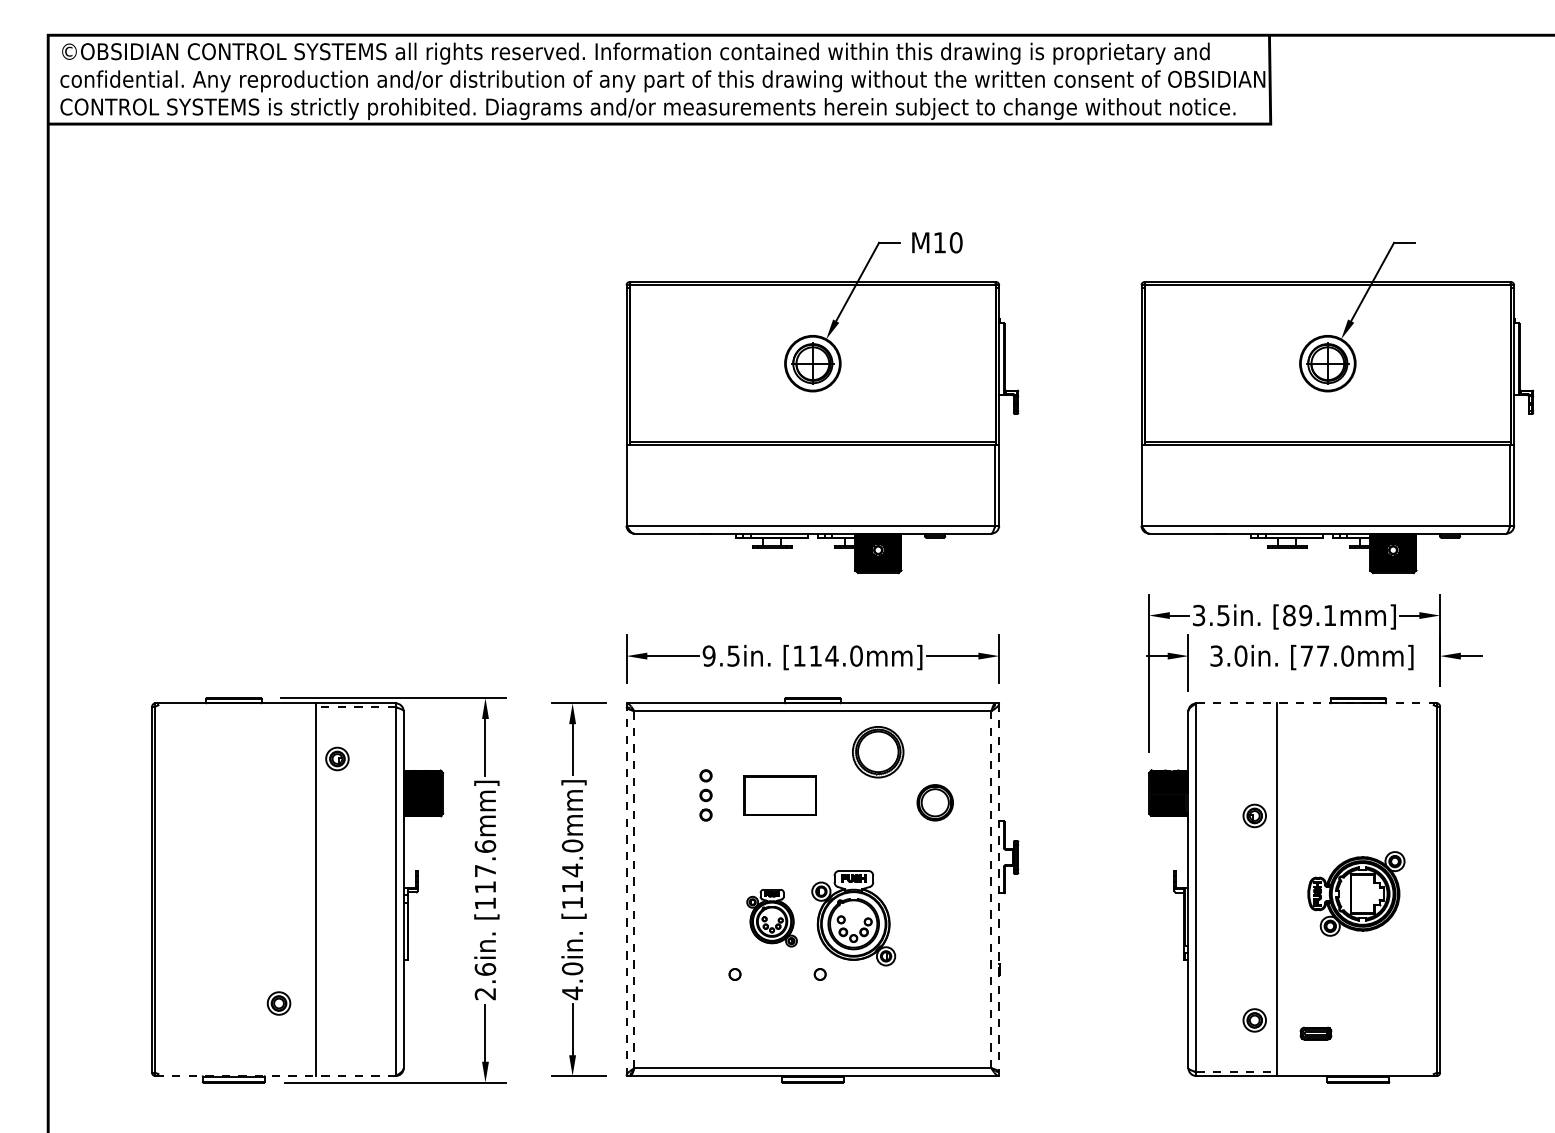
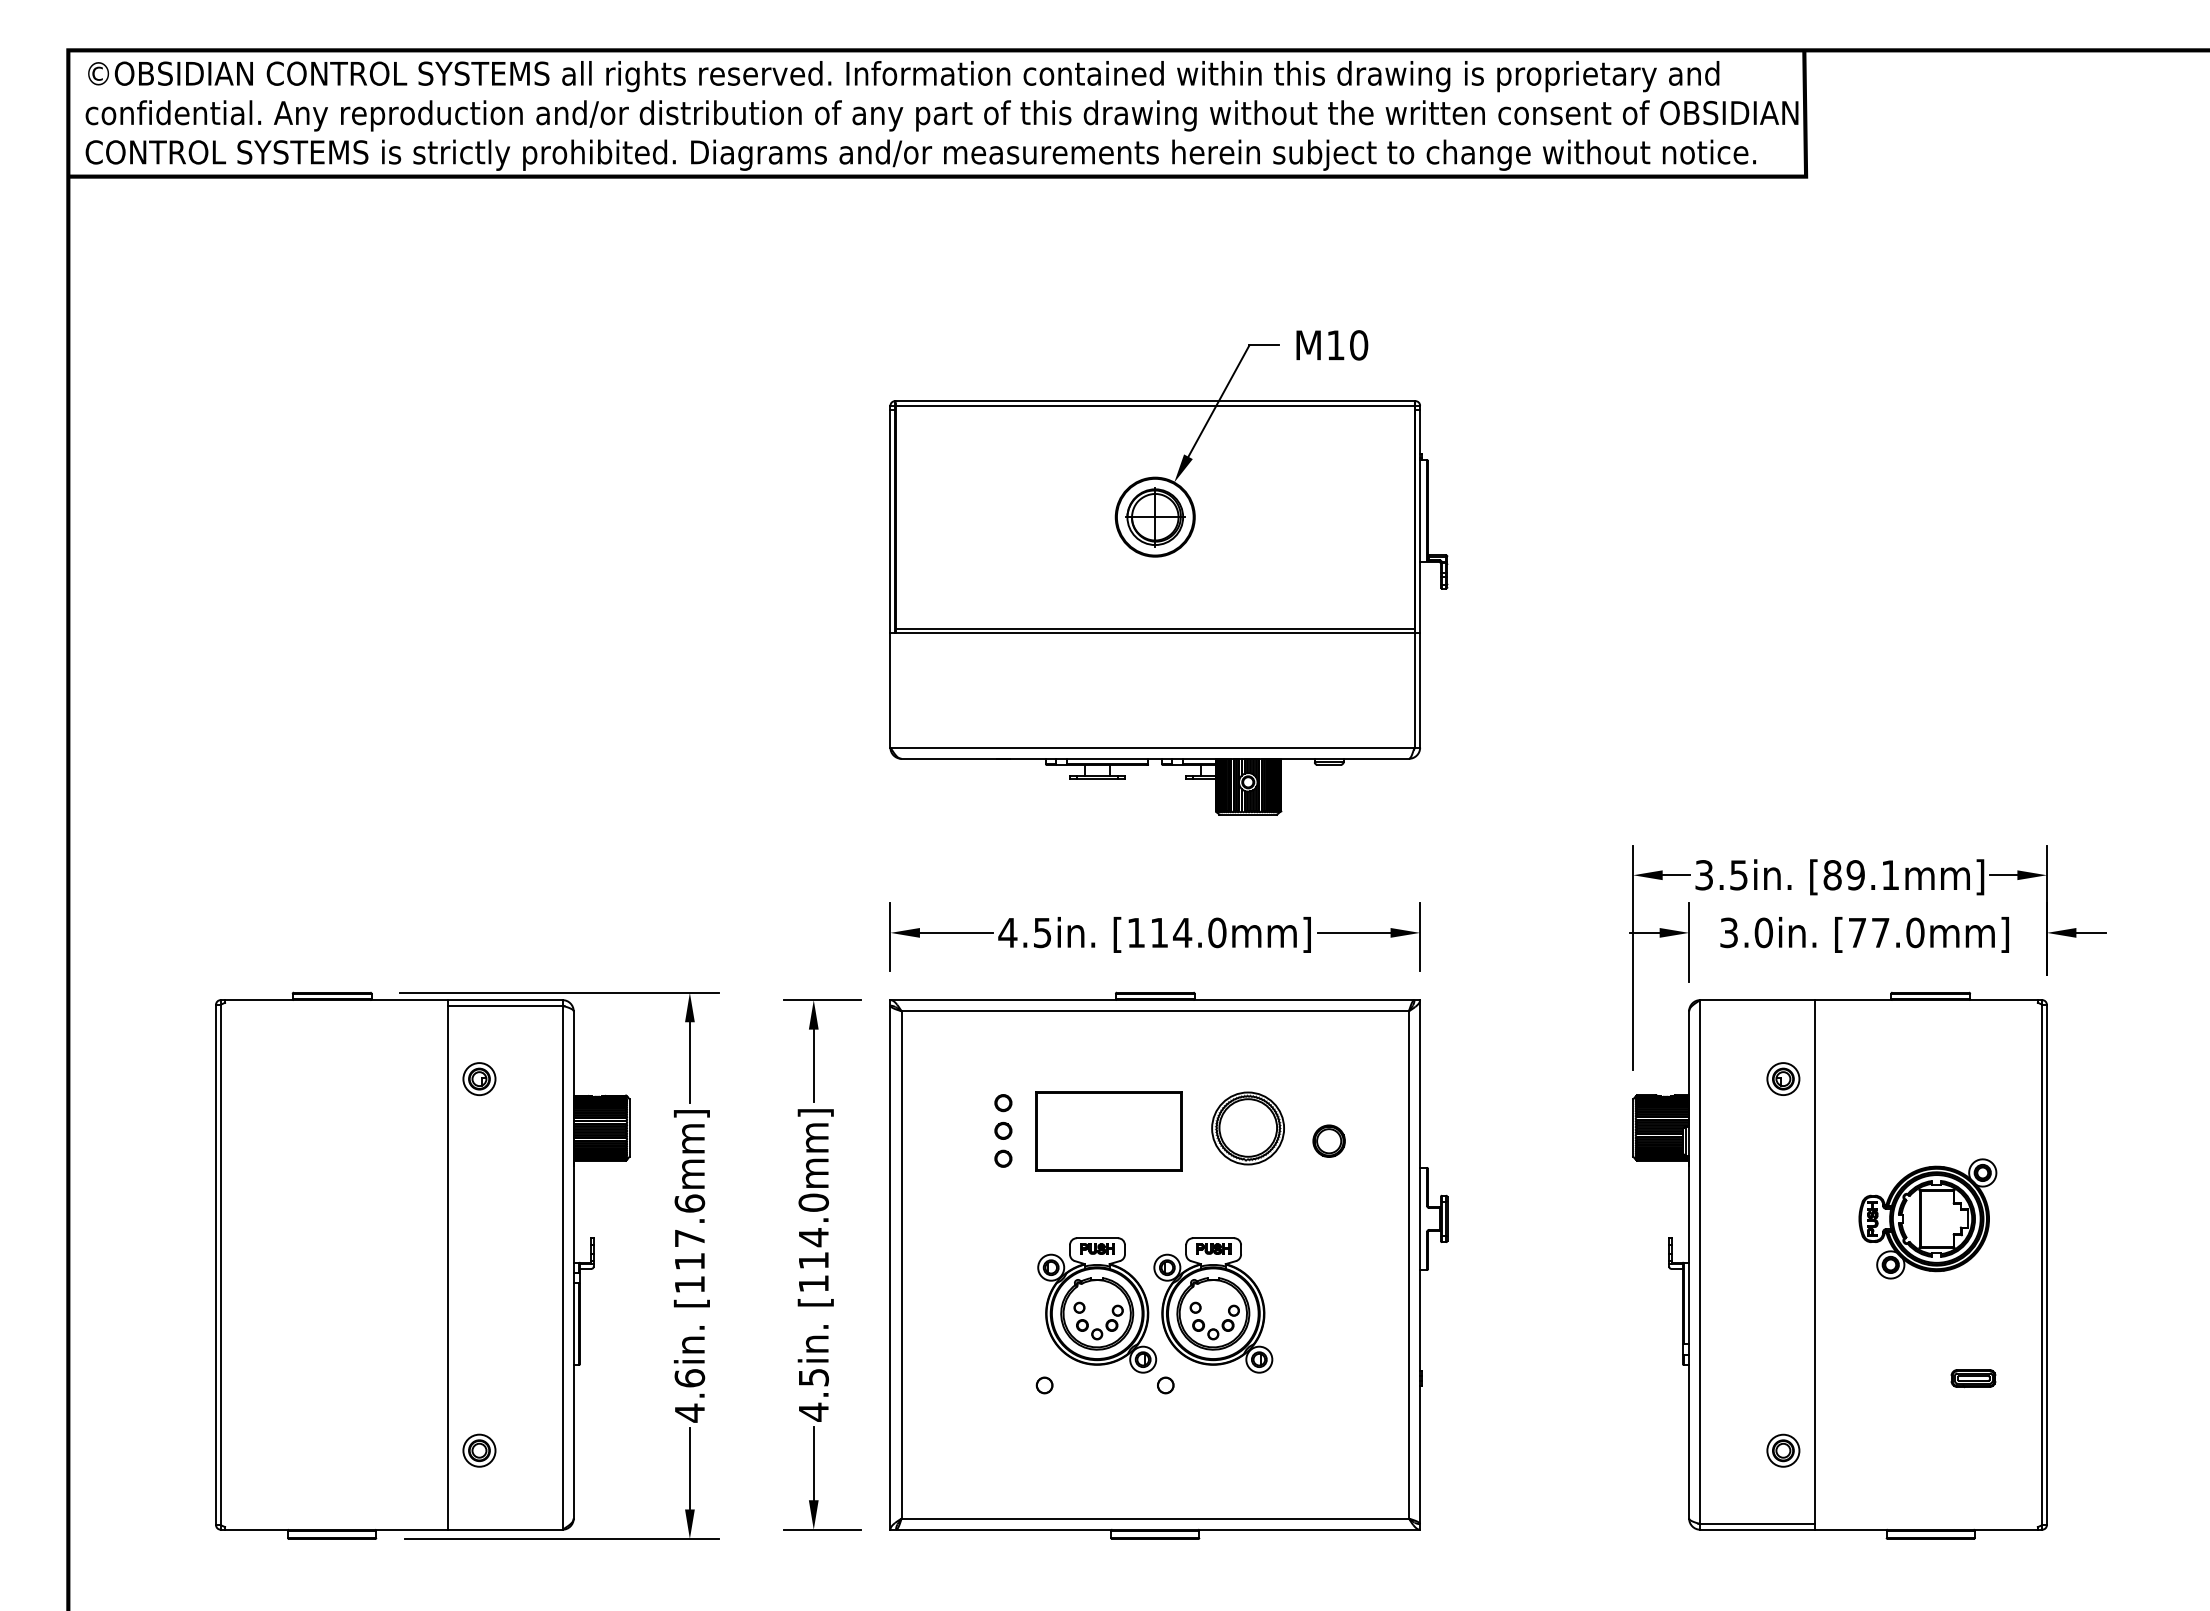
part: (1337, 407) -> (1900, 579), removed
text: (708, 655) -> (1007, 932), 9.5in. -> 4.5in.
line: (1316, 703) -> (1871, 1000), dashed -> solid
line: (355, 707) -> (504, 1005), dashed -> solid
part: (877, 752) -> (1247, 1128), moved
part: (779, 795) -> (1108, 1131), size x1.43
part: (934, 802) -> (1328, 1140), size x0.62
part: (1254, 815) -> (1783, 1078), moved
line: (626, 889) -> (890, 1264), dashed -> solid
line: (634, 889) -> (901, 1264), dashed -> solid
line: (991, 889) -> (1408, 1264), dashed -> solid
line: (999, 889) -> (1420, 1264), dashed -> solid
part: (1356, 893) -> (1927, 1218), moved
part: (772, 918) -> (1097, 1305), size x1.67
text: (572, 968) -> (813, 1377), 4.0in. -> 4.5in.
text: (485, 993) -> (689, 1412), 2.6in. -> 4.6in.
part: (279, 1003) -> (479, 1450), moved
part: (1316, 1033) -> (1973, 1378), moved
line: (1236, 1072) -> (1757, 1524), dashed -> solid
line: (275, 1075) -> (391, 1529), dashed -> solid

